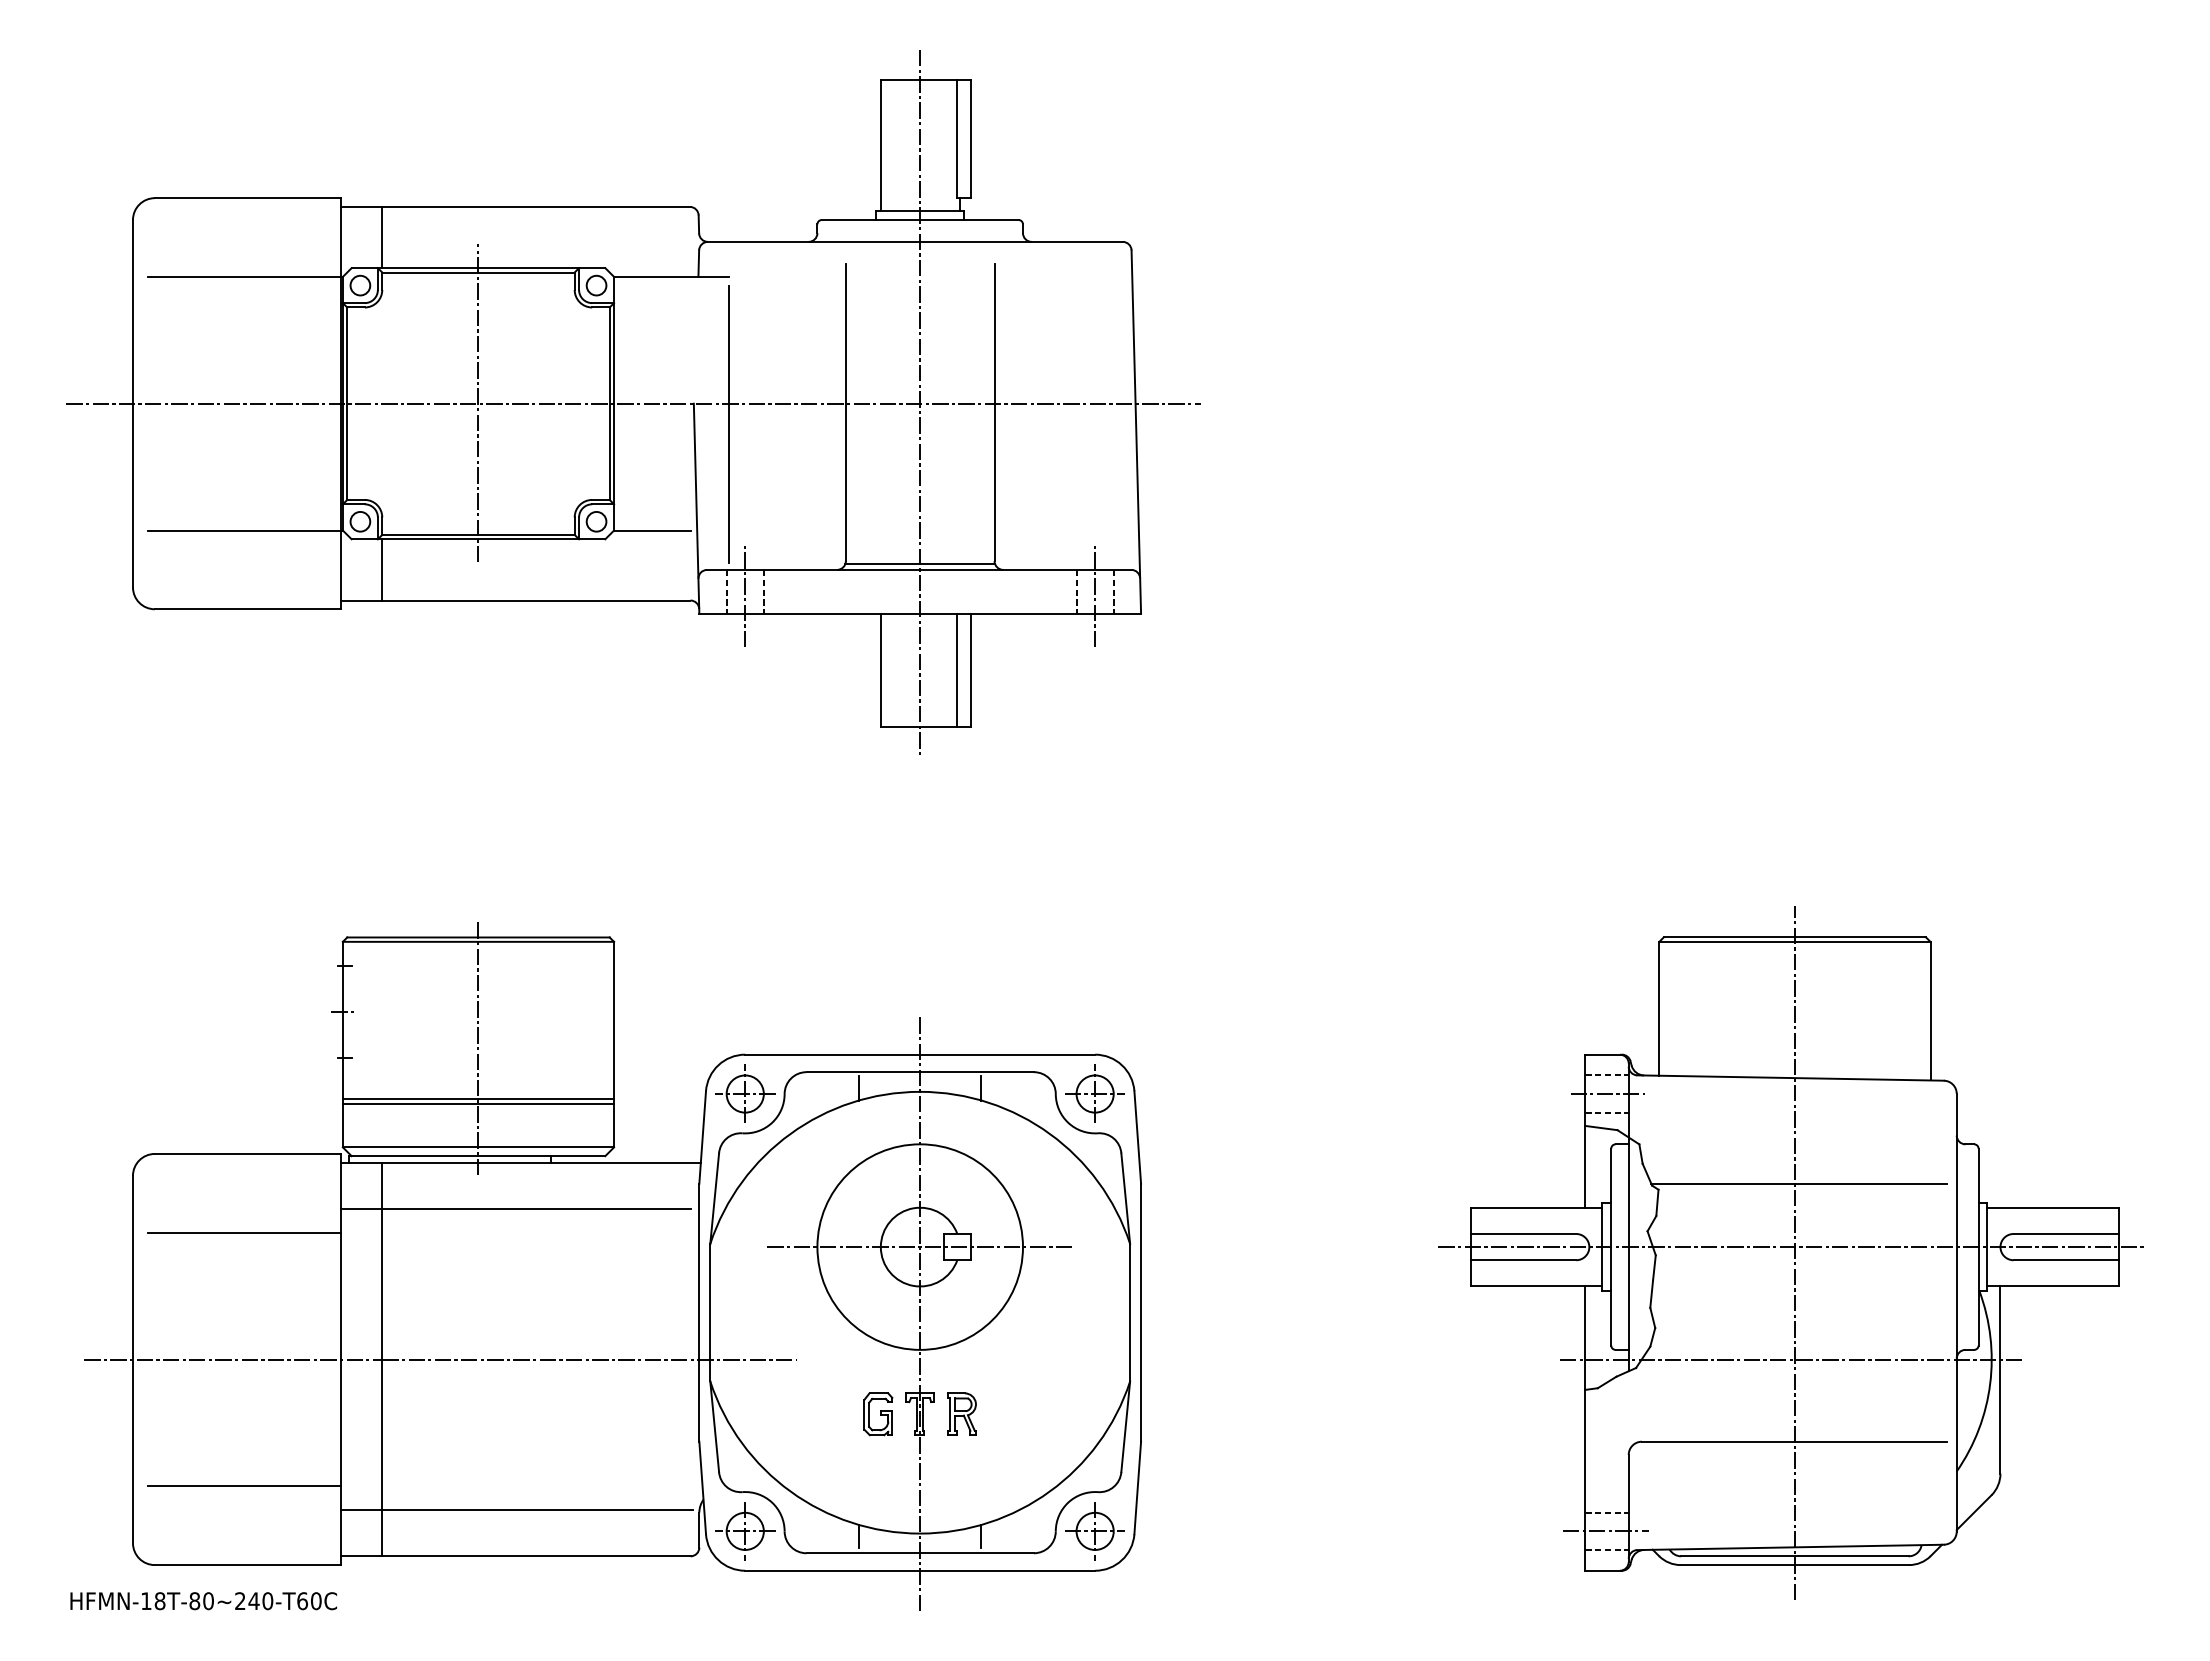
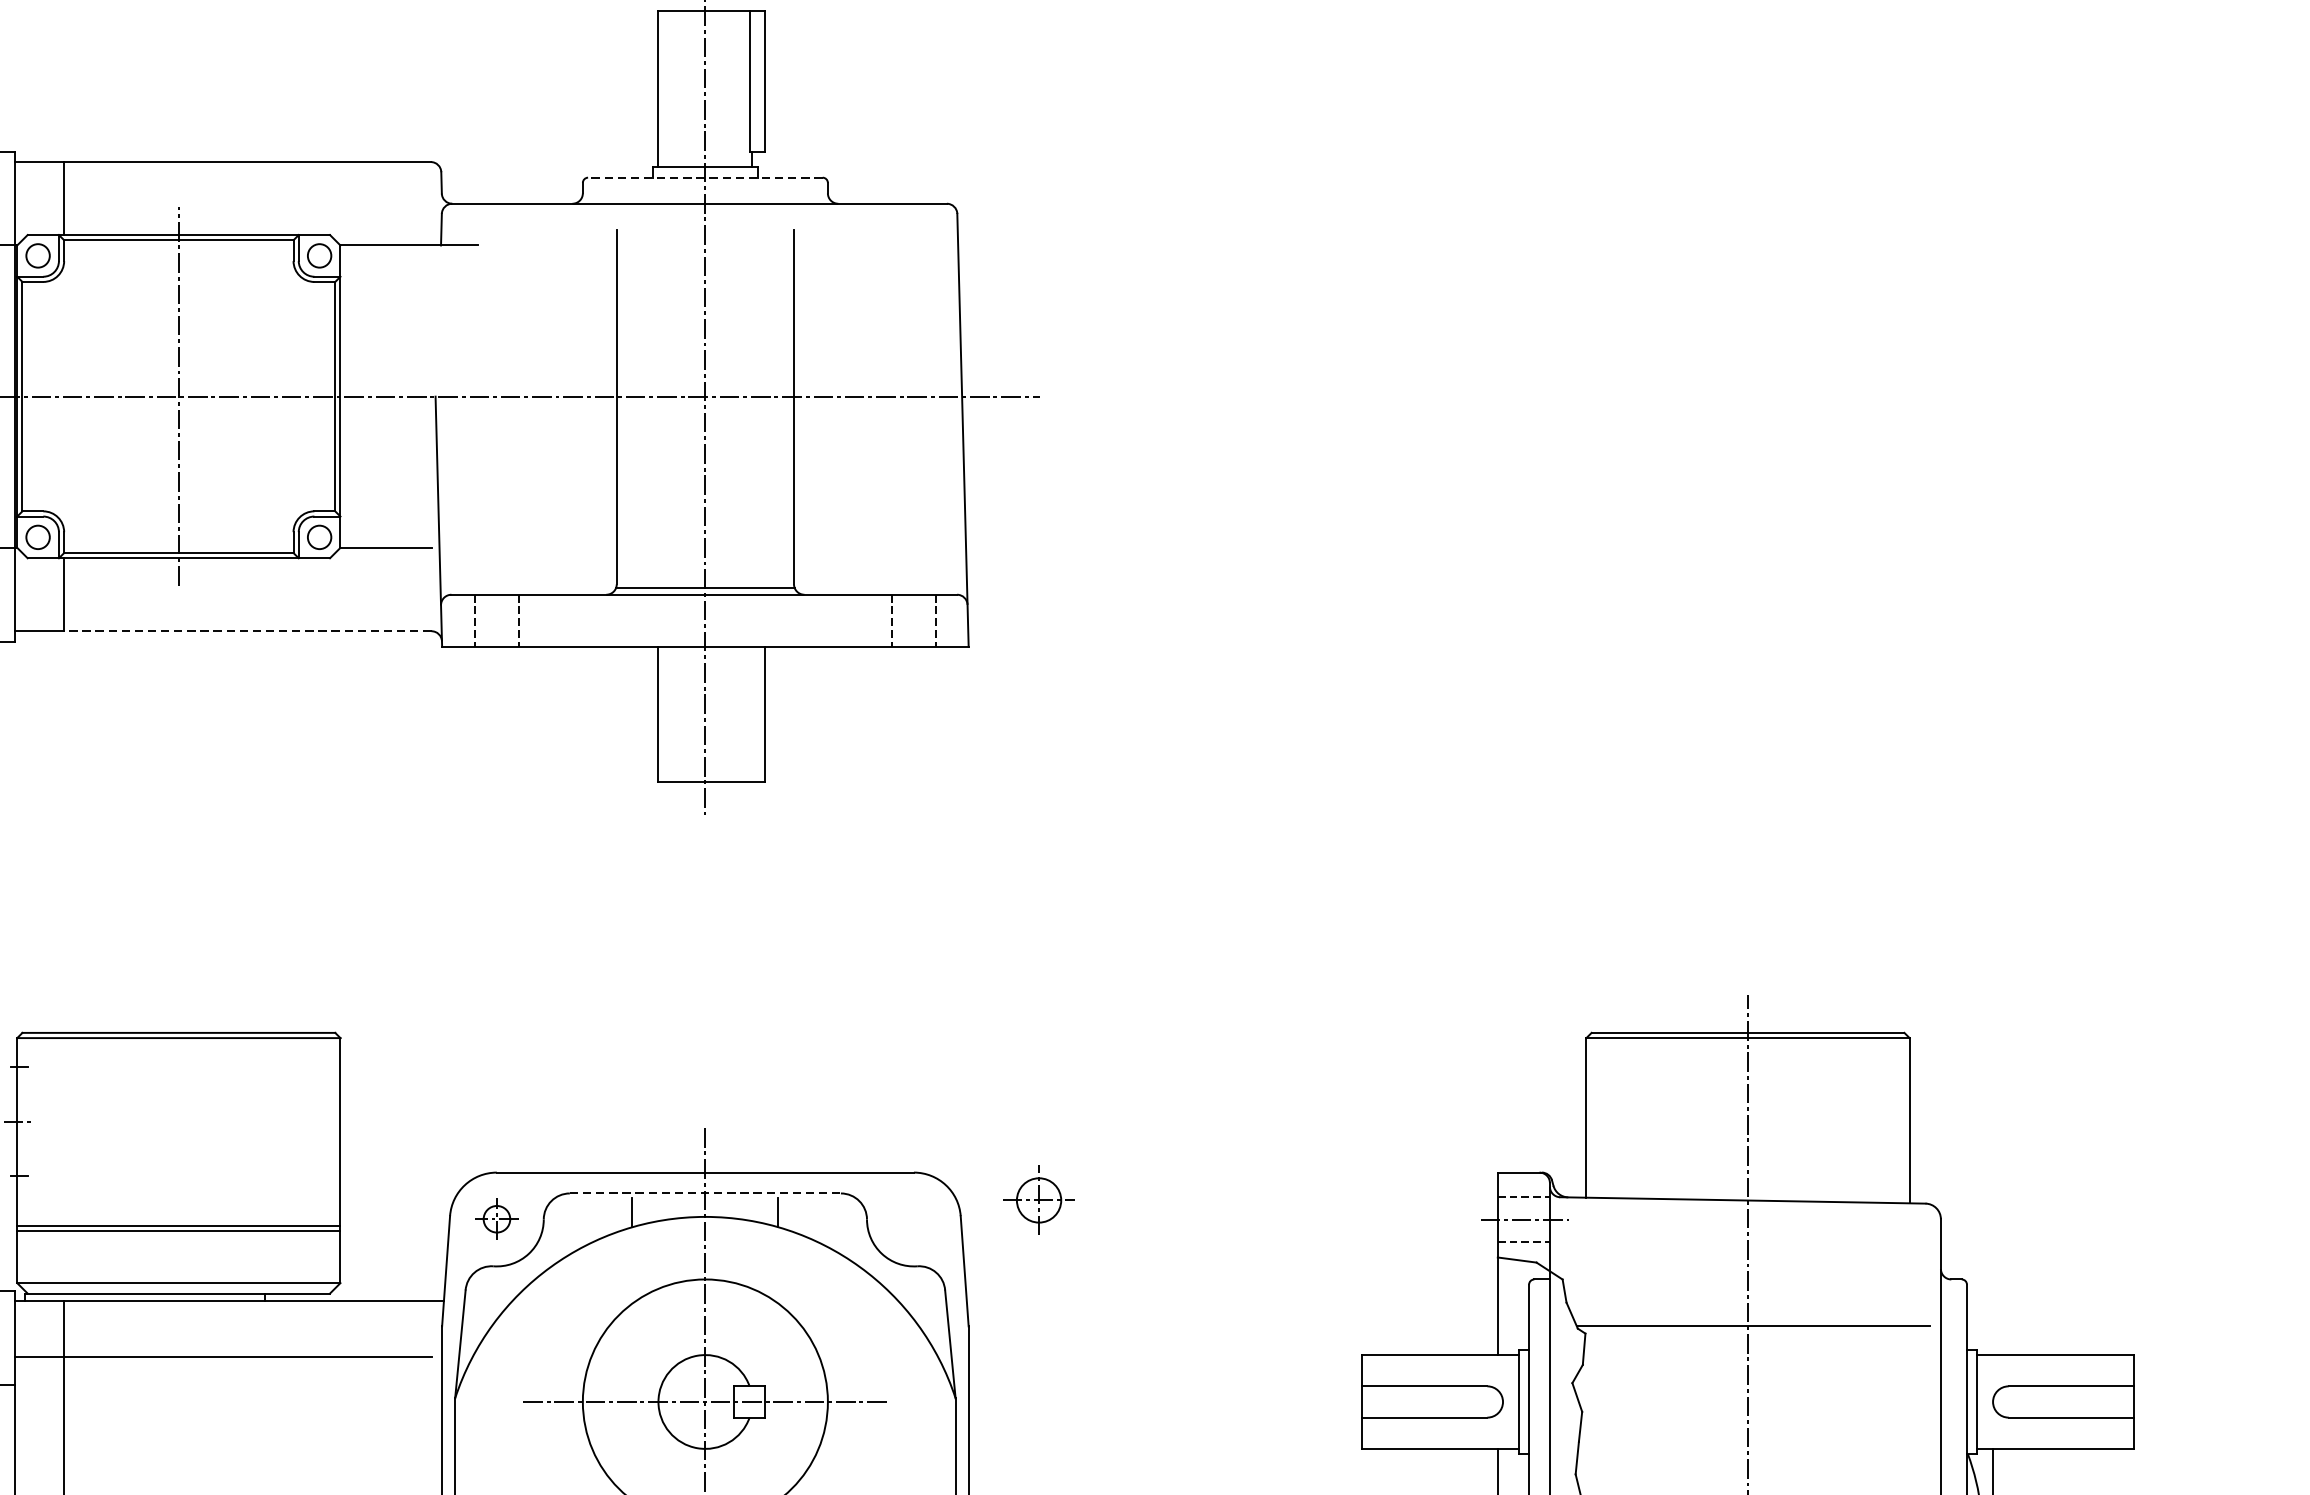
line: (919, 220) -> (704, 178), solid -> dashed
line: (729, 424) -> (478, 421), removed
line: (745, 594) -> (497, 624), removed
line: (1095, 594) -> (914, 624), removed
line: (535, 600) -> (246, 631), solid -> dashed
line: (957, 670) -> (749, 714), removed
line: (478, 1049) -> (178, 1166), removed
line: (920, 1072) -> (705, 1193), solid -> dashed
part: (745, 1093) -> (497, 1218), size x0.6
part: (1094, 1093) -> (1038, 1199), moved
line: (1792, 1247) -> (1745, 1402), removed

